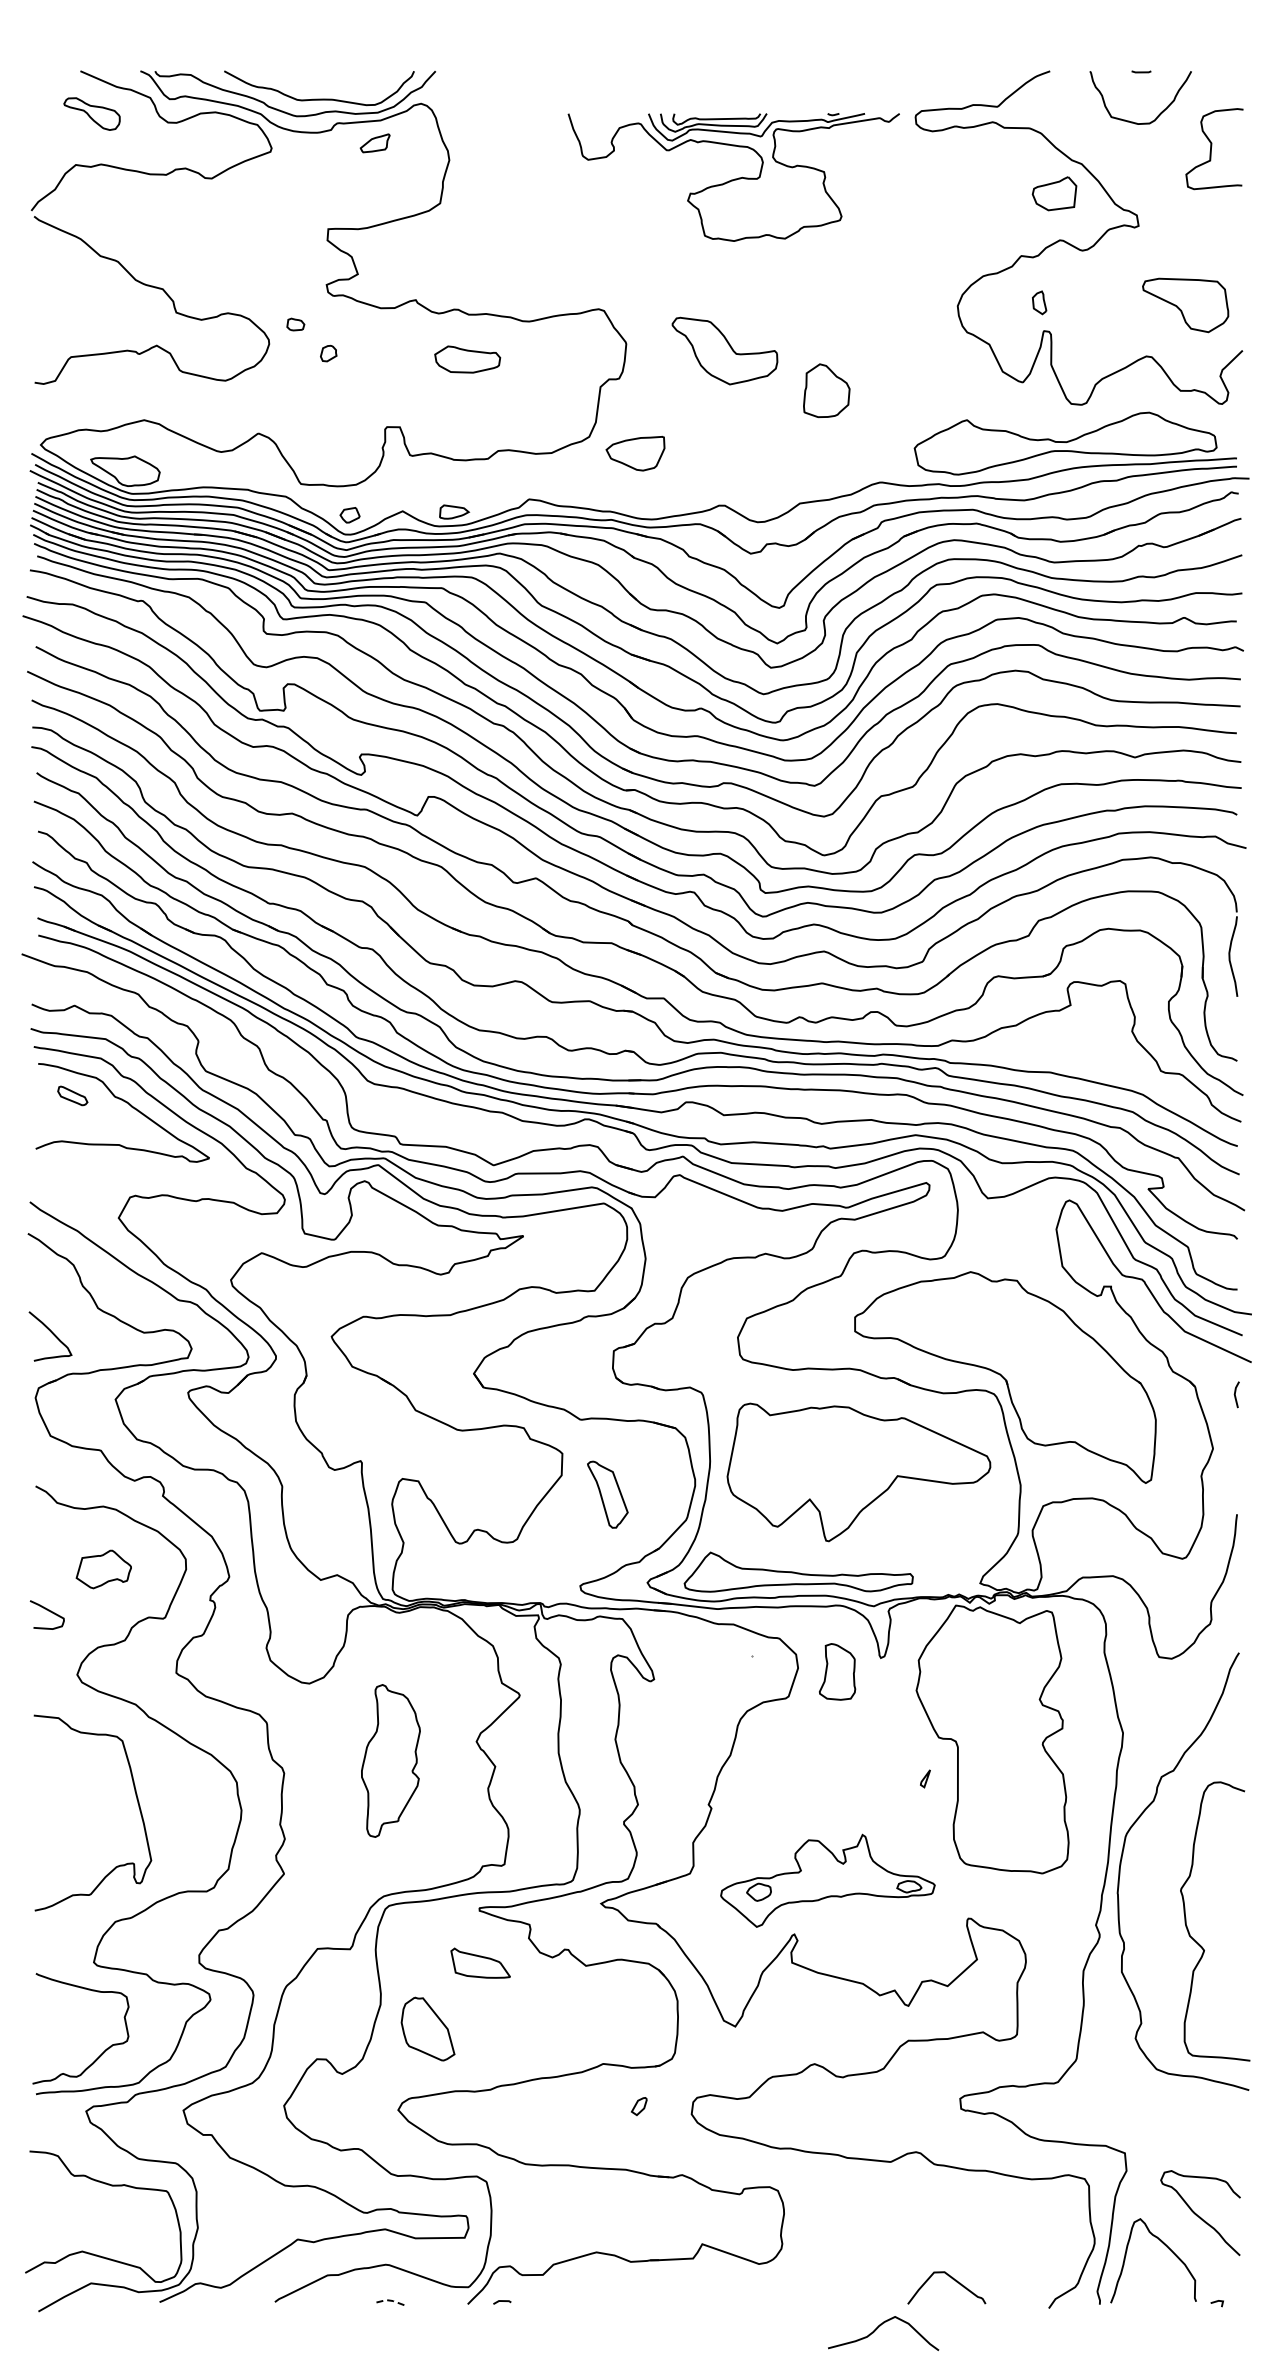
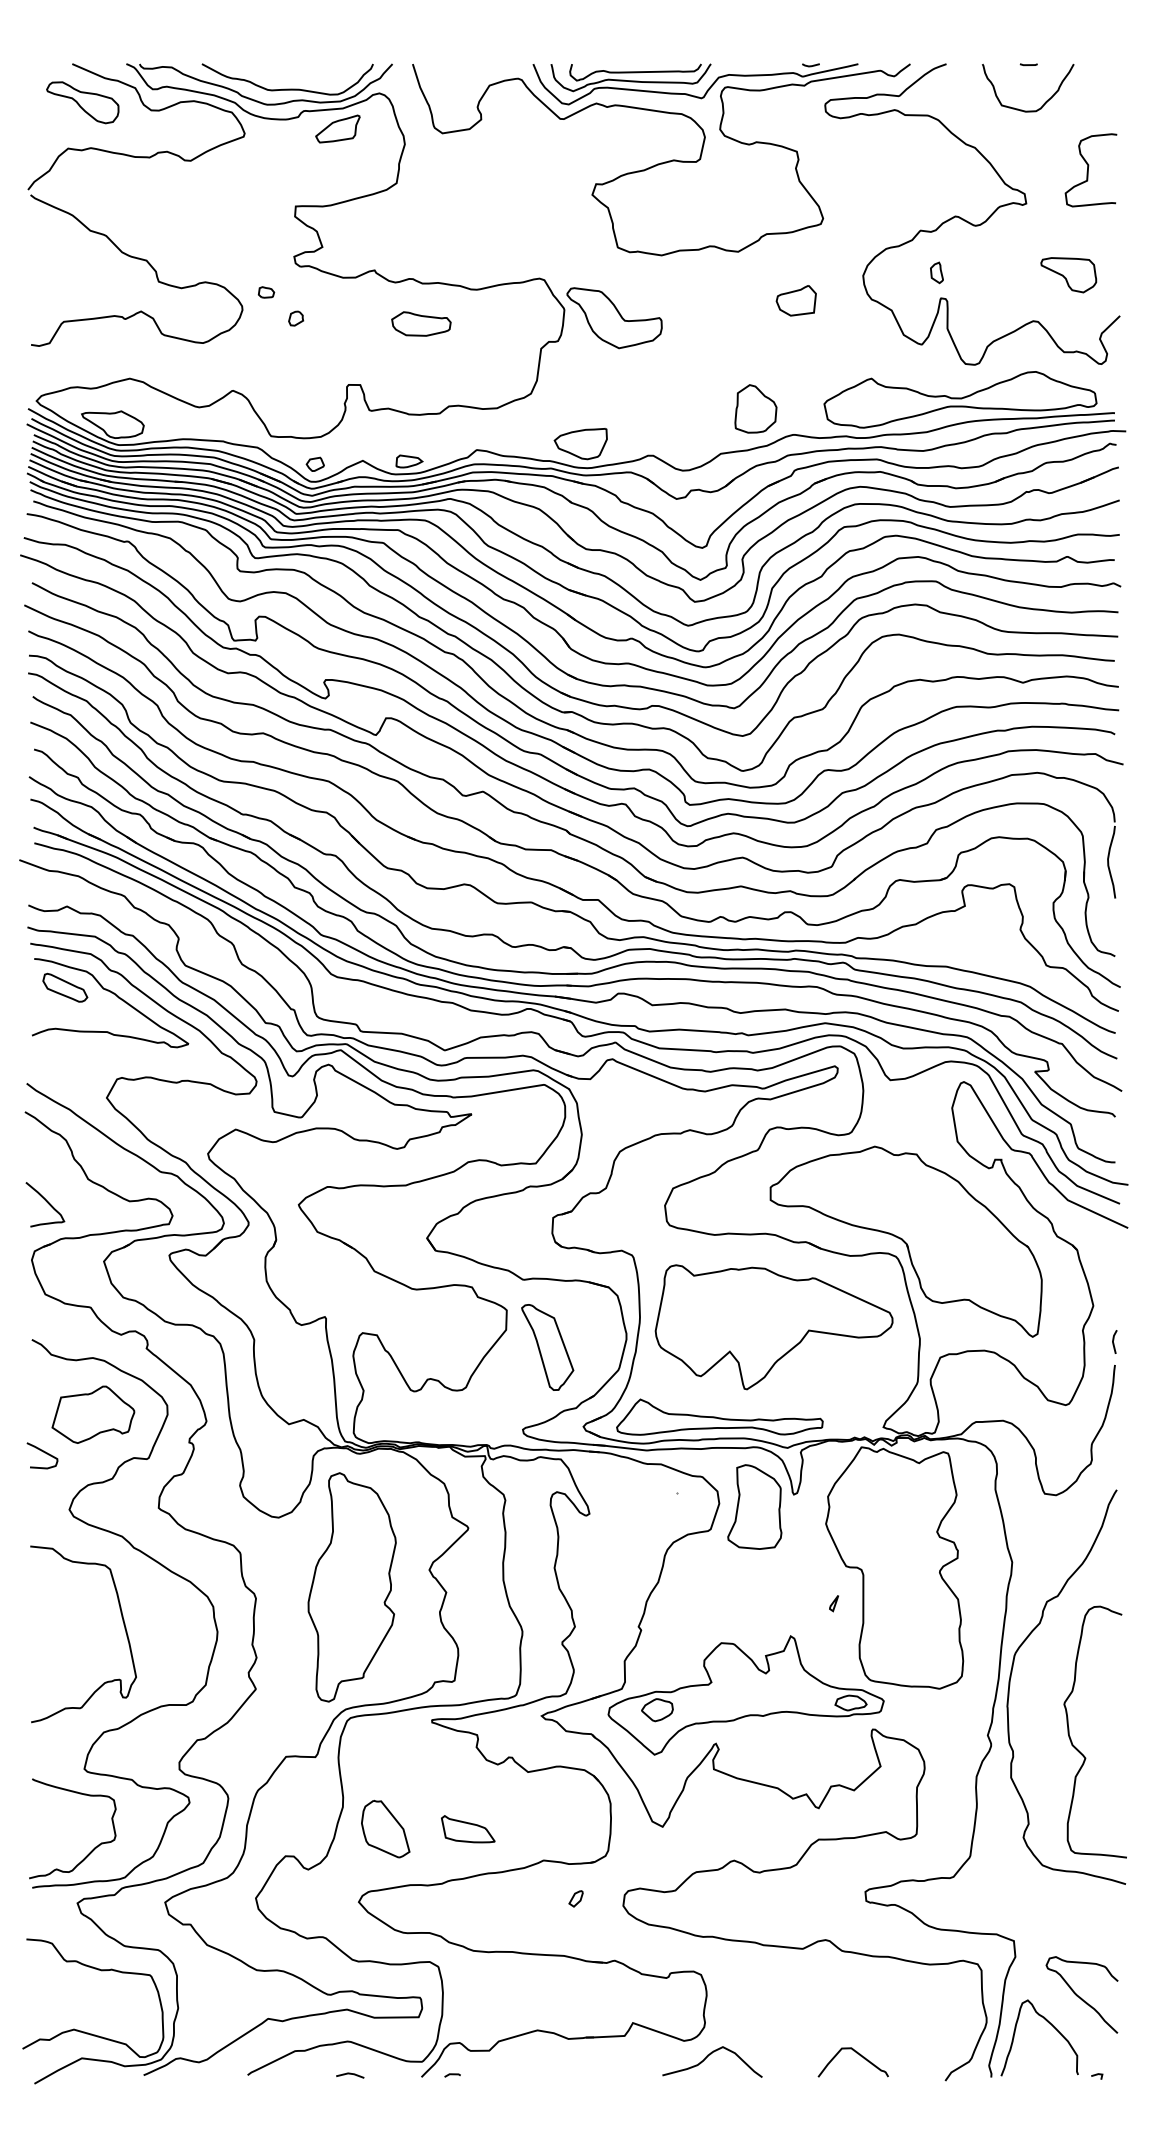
part: (91, 113) -> (82, 102), size x1.43
part: (375, 143) -> (338, 129), size x1.67
curve: (1211, 149) -> (1088, 170), moved
part: (733, 177) -> (661, 159), size x1.67
part: (1054, 193) -> (796, 300), moved
part: (1185, 305) -> (1068, 275), size x0.71
part: (724, 350) -> (614, 317), moved
part: (826, 390) -> (755, 408), moved
part: (635, 453) -> (580, 443), moved
part: (72, 1095) -> (65, 987), size x1.67
line: (1235, 1394) -> (1113, 1341), moved
part: (607, 1494) -> (547, 1347), size x1.43
part: (103, 1569) -> (93, 1414), size x1.67
part: (837, 1671) -> (754, 1506), size x1.67
part: (390, 1760) -> (351, 1586), size x1.67
part: (827, 1880) -> (745, 1695), size x1.43
part: (480, 1962) -> (468, 1828), moved
line: (388, 2300) -> (350, 2073), dashed -> solid
curve: (878, 2328) -> (707, 2057), moved

